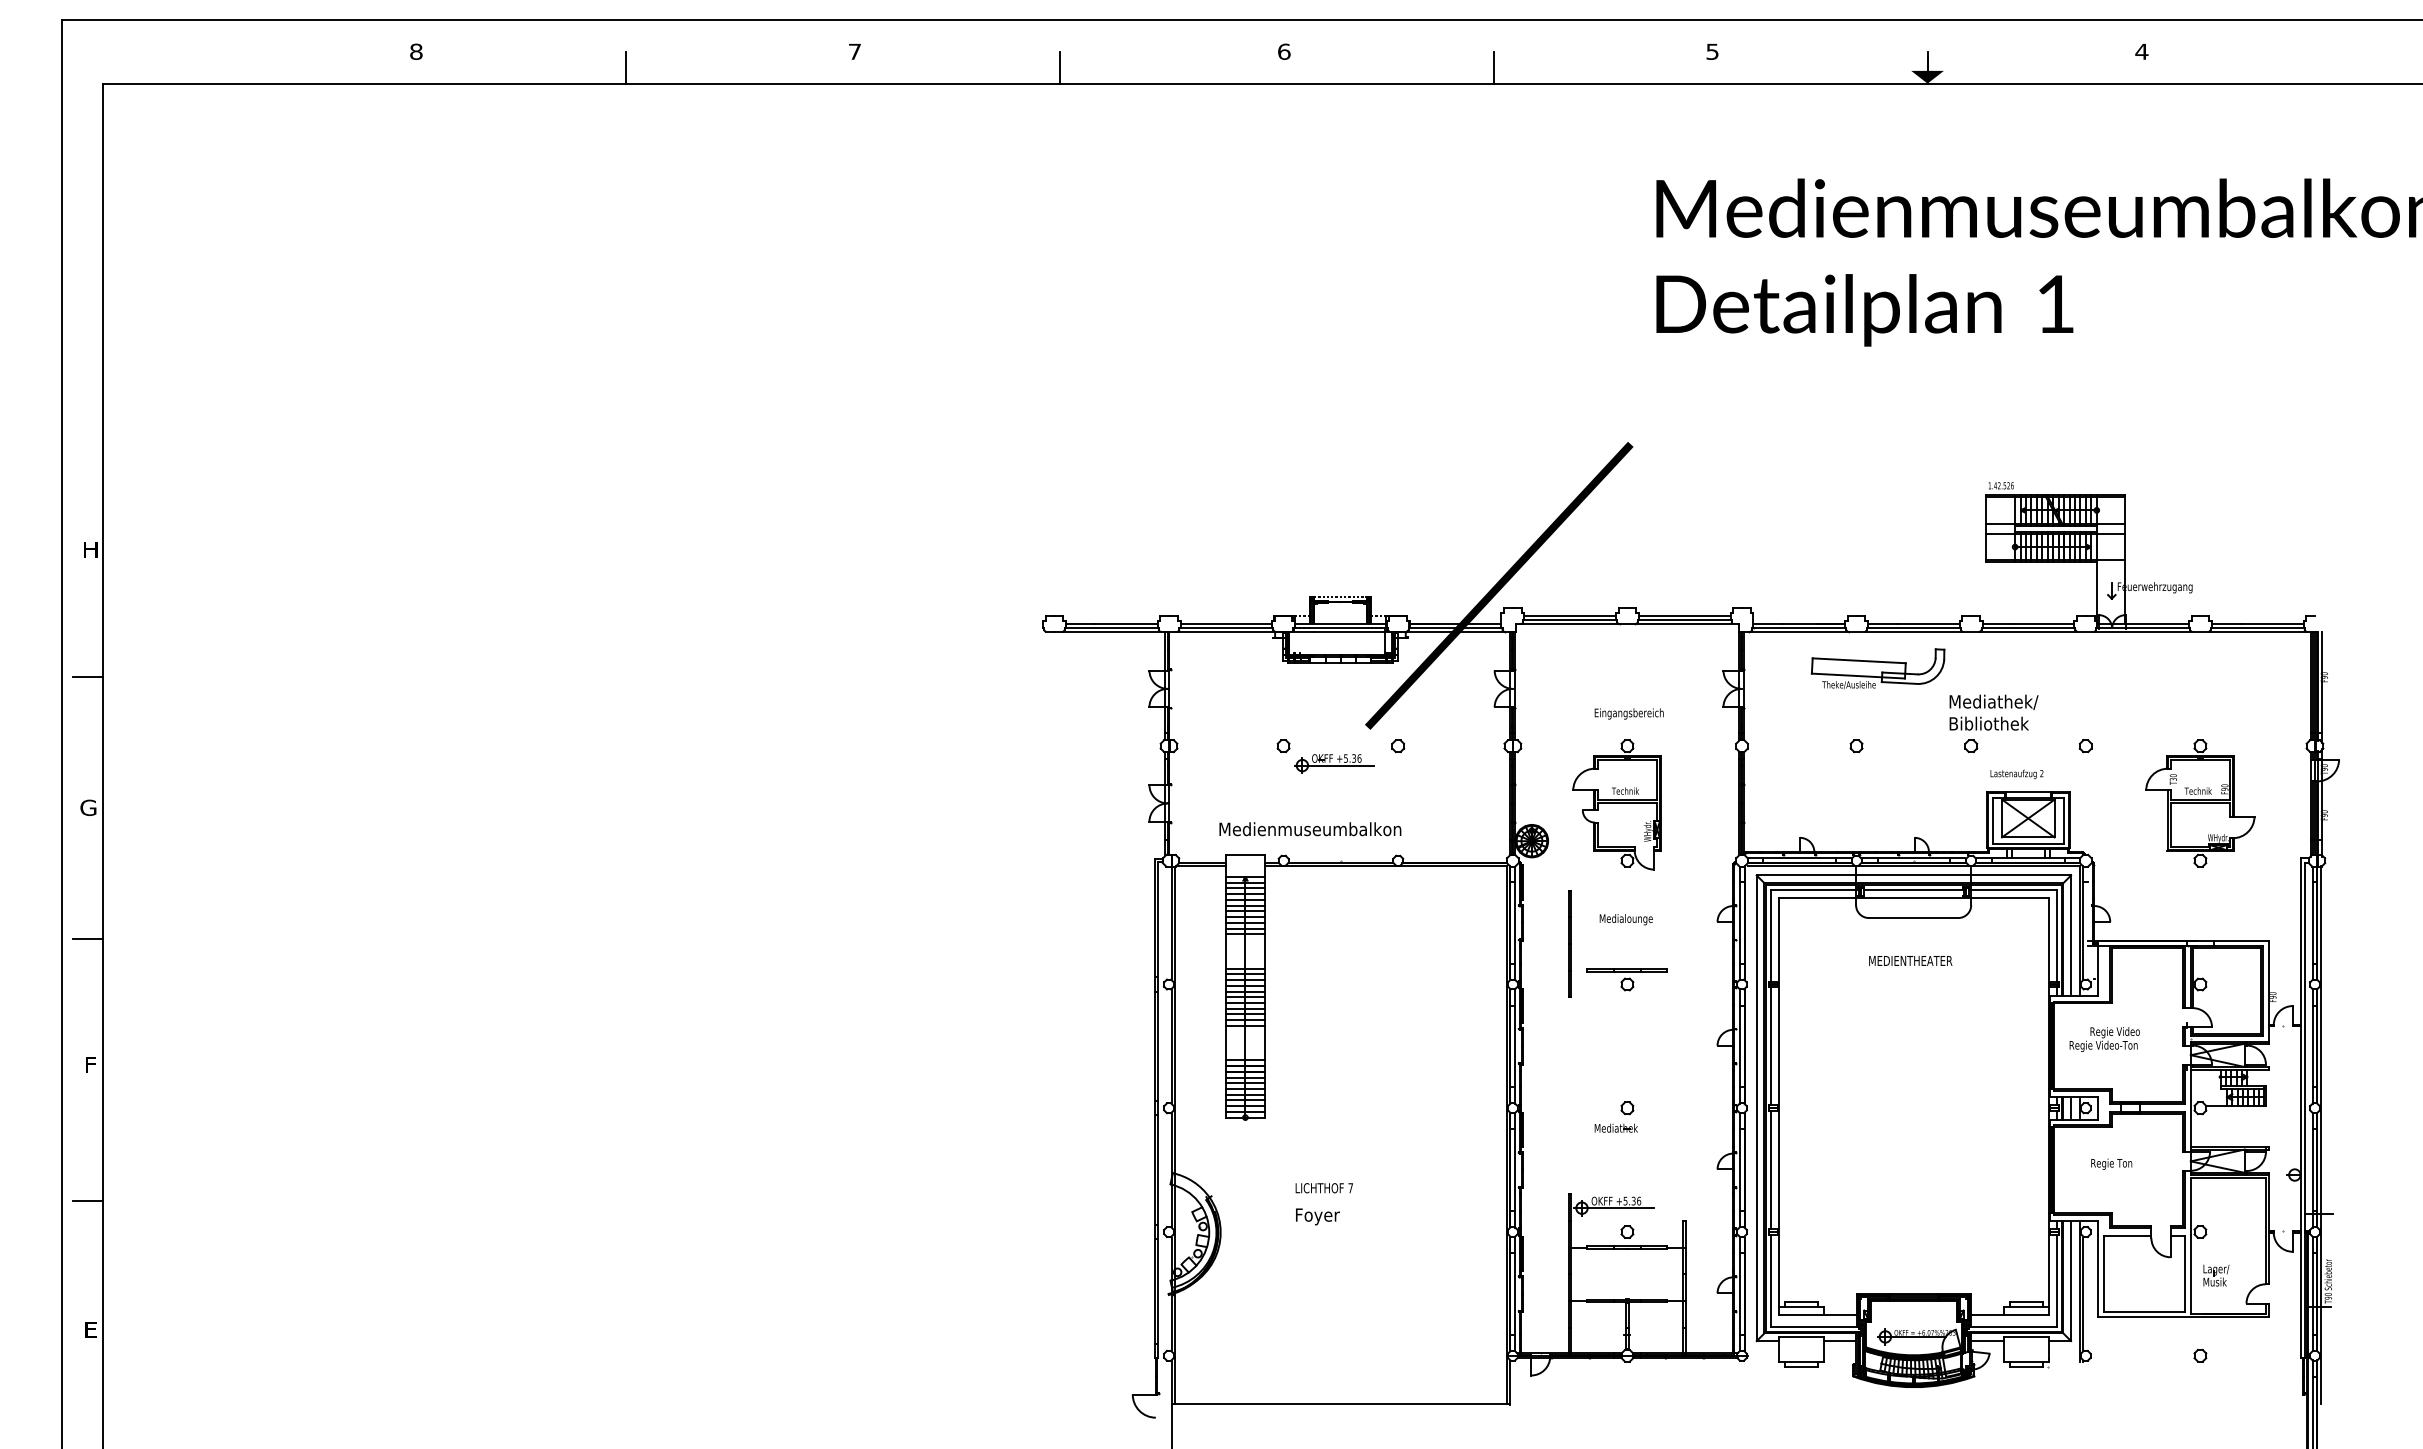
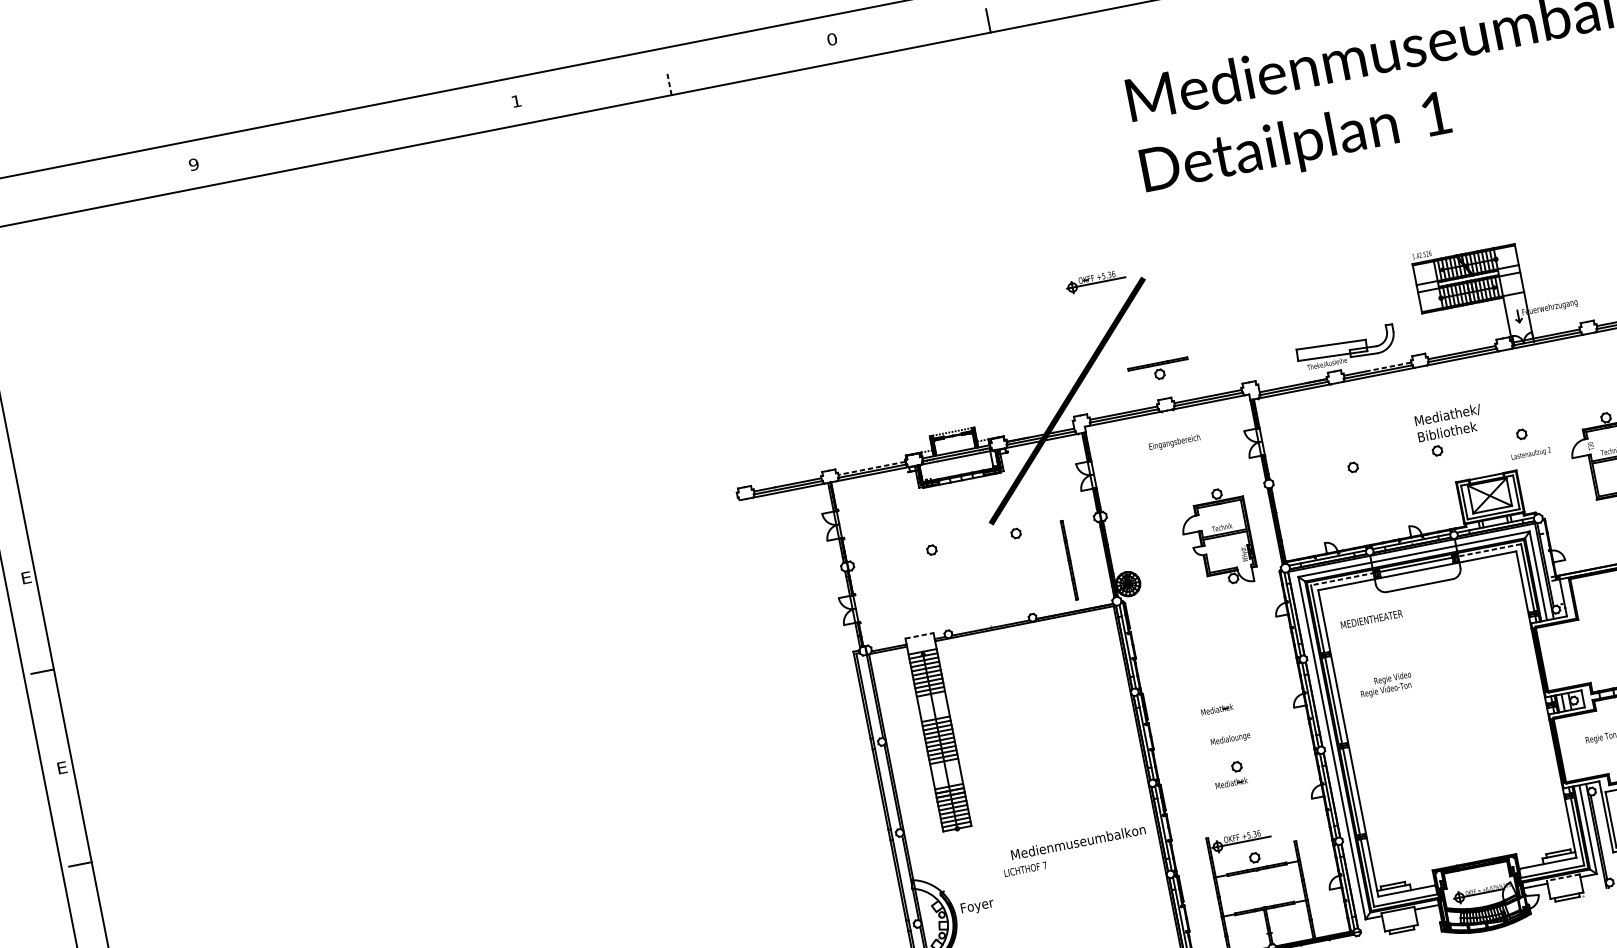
text: (416, 51) -> (193, 164), 8 -> 9
text: (854, 51) -> (516, 101), 7 -> 1
text: (1284, 51) -> (832, 39), 6 -> 0
line: (625, 67) -> (349, 145), removed
line: (1059, 67) -> (669, 83), solid -> dashed
text: (90, 549) -> (26, 577), H -> E
line: (1226, 623) -> (872, 468), solid -> dashed
line: (1927, 623) -> (1387, 367), solid -> dashed
part: (1878, 668) -> (1346, 347), moved
text: (1628, 713) -> (1174, 442), moved
part: (1334, 763) -> (1095, 281), moved
text: (2016, 774) -> (1530, 454), moved
part: (1616, 804) -> (1217, 538), moved
text: (88, 807) -> (61, 767), G -> E
text: (1310, 829) -> (1078, 842), moved
line: (1245, 855) -> (919, 636), solid -> dashed
line: (1814, 889) -> (1342, 578), solid -> dashed
line: (2013, 889) -> (1489, 550), solid -> dashed
text: (1625, 919) -> (1230, 739), moved
line: (1569, 943) -> (1068, 560), moved
text: (1910, 960) -> (1371, 619), moved
part: (1626, 979) -> (1158, 370), moved
part: (1615, 1027) -> (1216, 709), added
text: (2104, 1039) -> (1385, 685), moved
text: (1317, 1216) -> (977, 906), moved
line: (2025, 1337) -> (1562, 877), solid -> dashed

